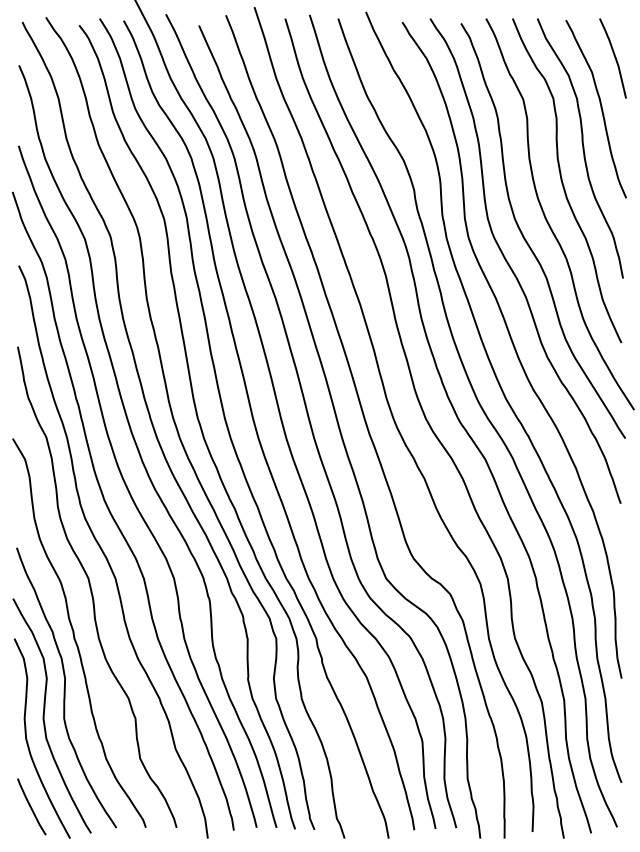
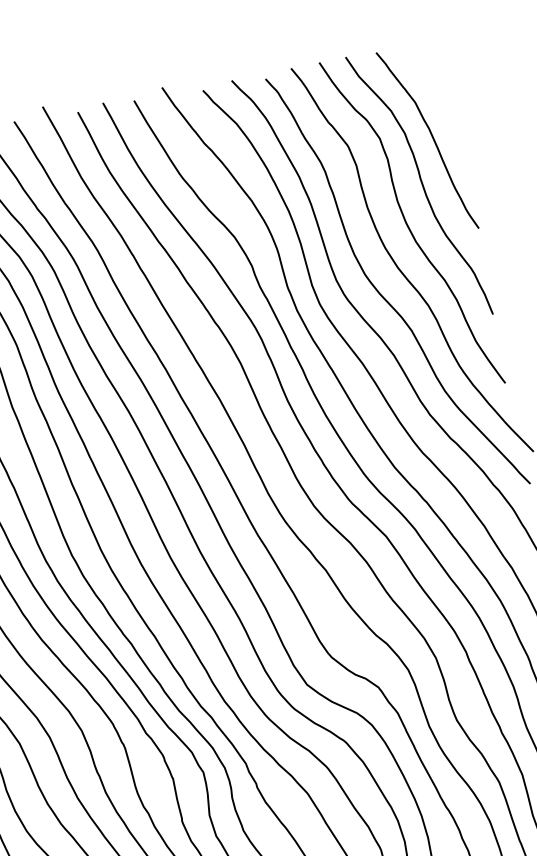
curve: (614, 58) -> (436, 82), removed

